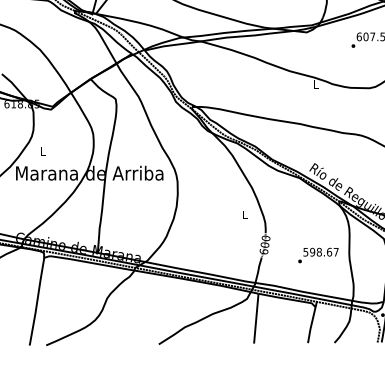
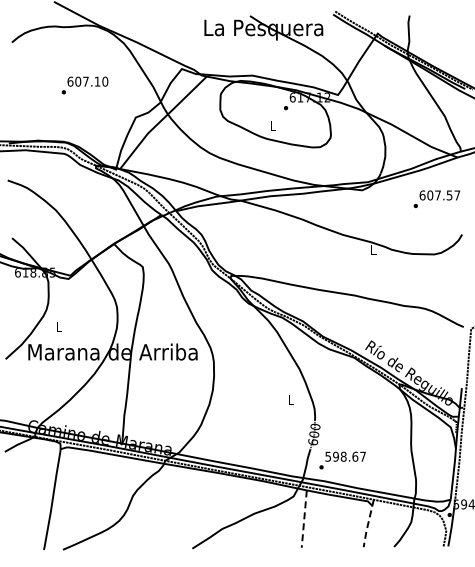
text: (318, 255) -> (342, 460), moved
line: (256, 319) -> (304, 520), solid -> dashed
line: (312, 322) -> (368, 523), solid -> dashed

